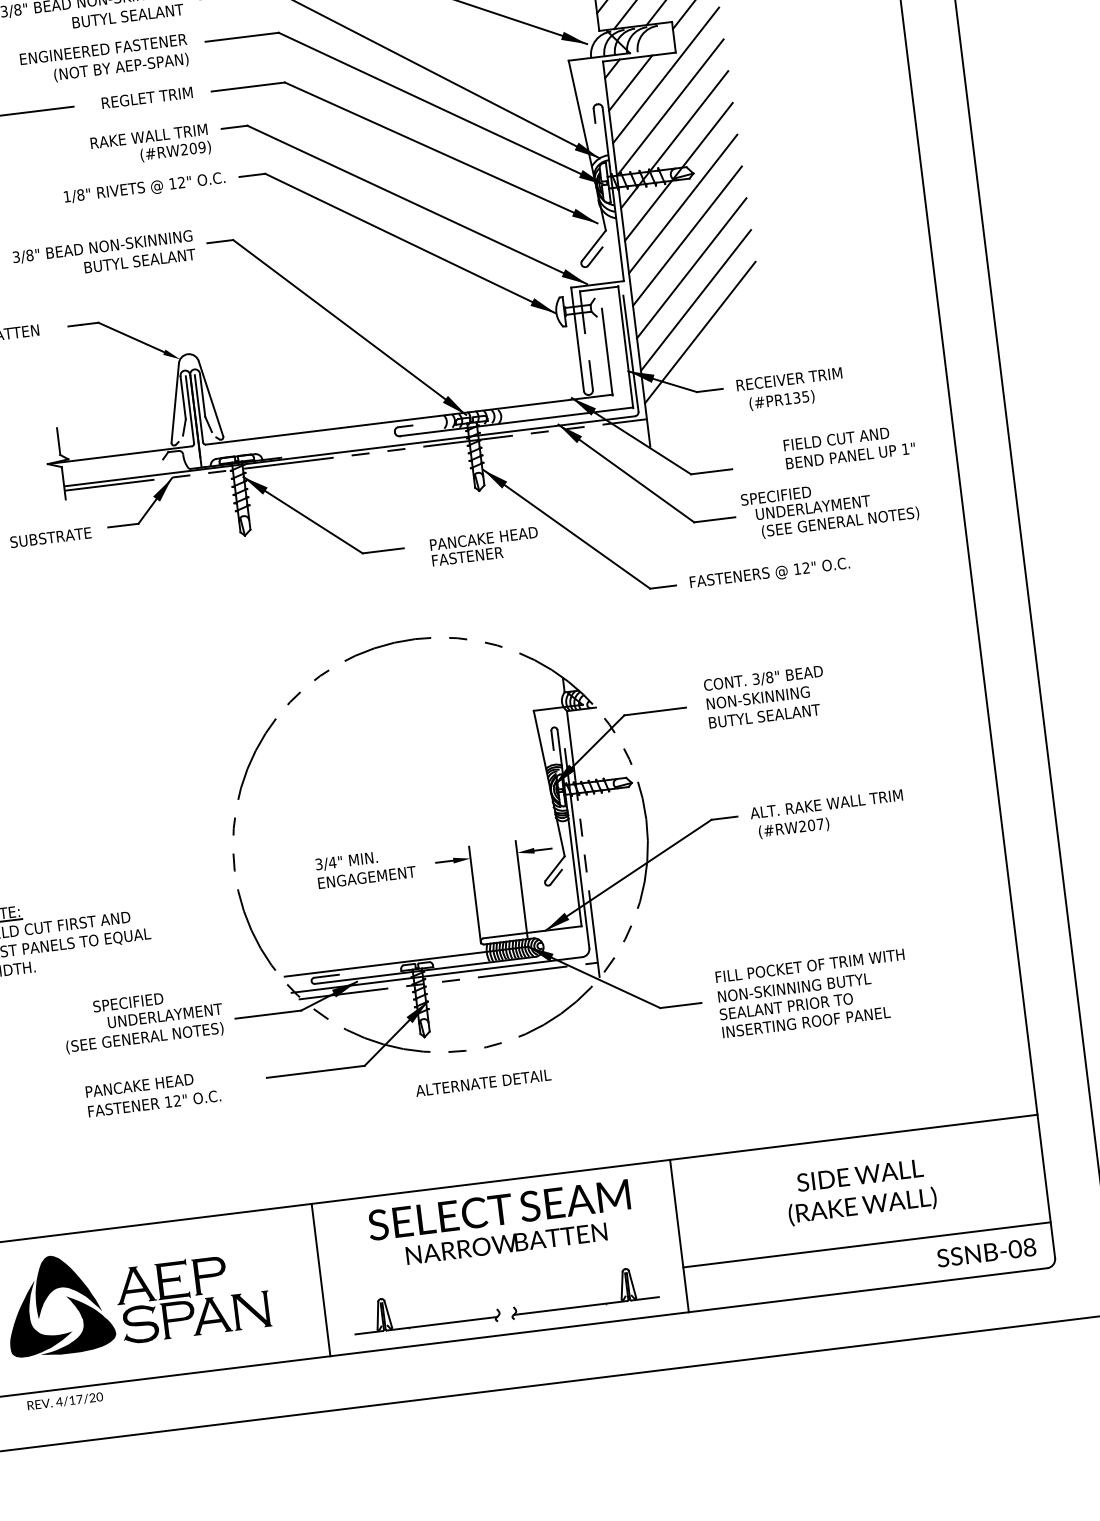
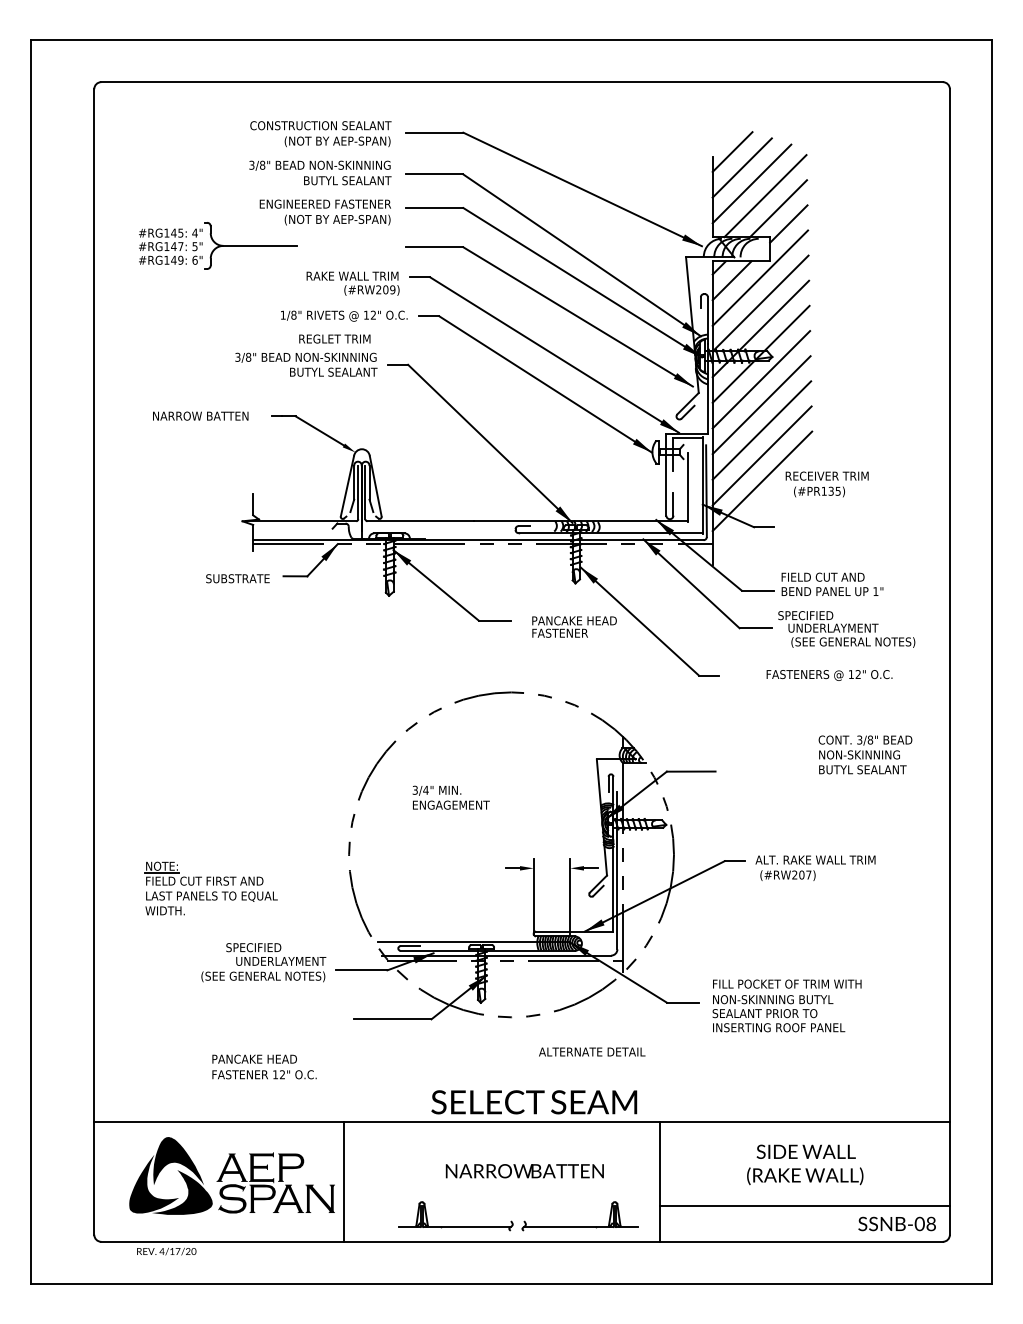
text: (146, 97) -> (334, 338), moved
text: (789, 389) -> (826, 484), moved
text: (849, 446) -> (832, 584), moved
text: (769, 573) -> (829, 675), moved
text: (765, 696) -> (865, 754), moved
text: (364, 867) -> (450, 797), moved
text: (483, 1082) -> (592, 1051), moved
text: (153, 1093) -> (264, 1066), moved
text: (499, 1210) -> (534, 1102), moved
line: (321, 1279) -> (344, 1181), moved

